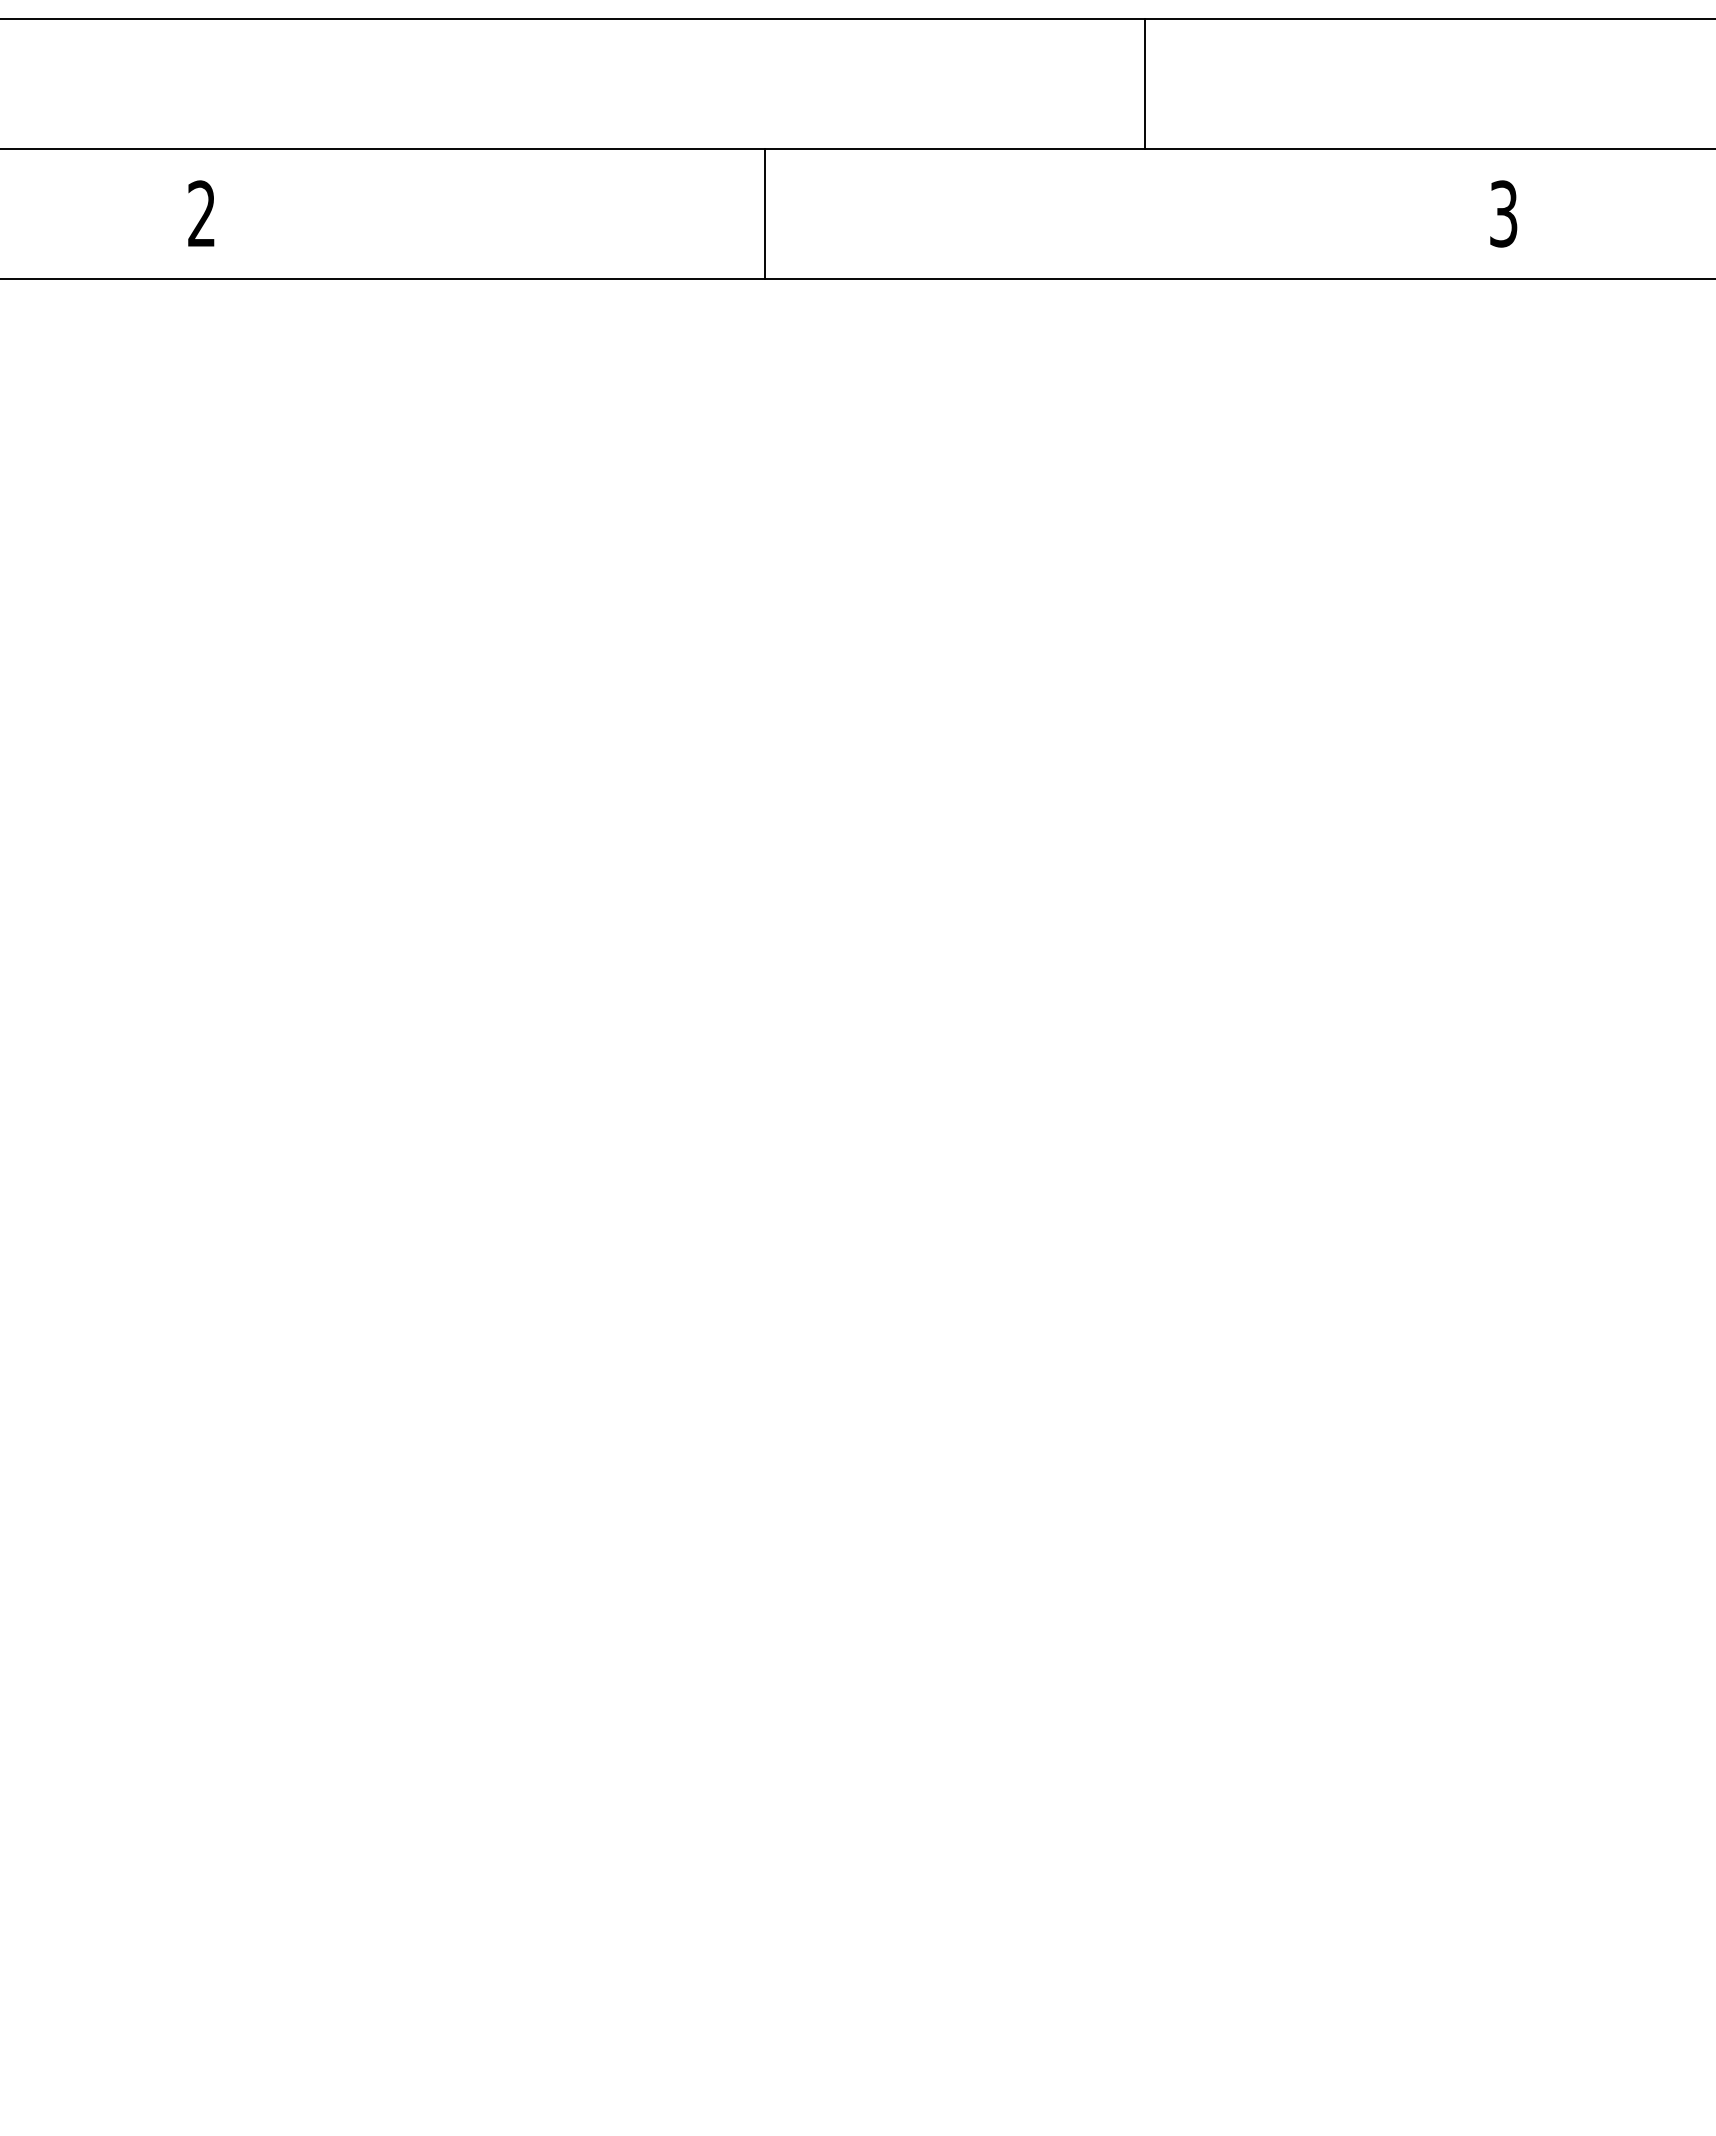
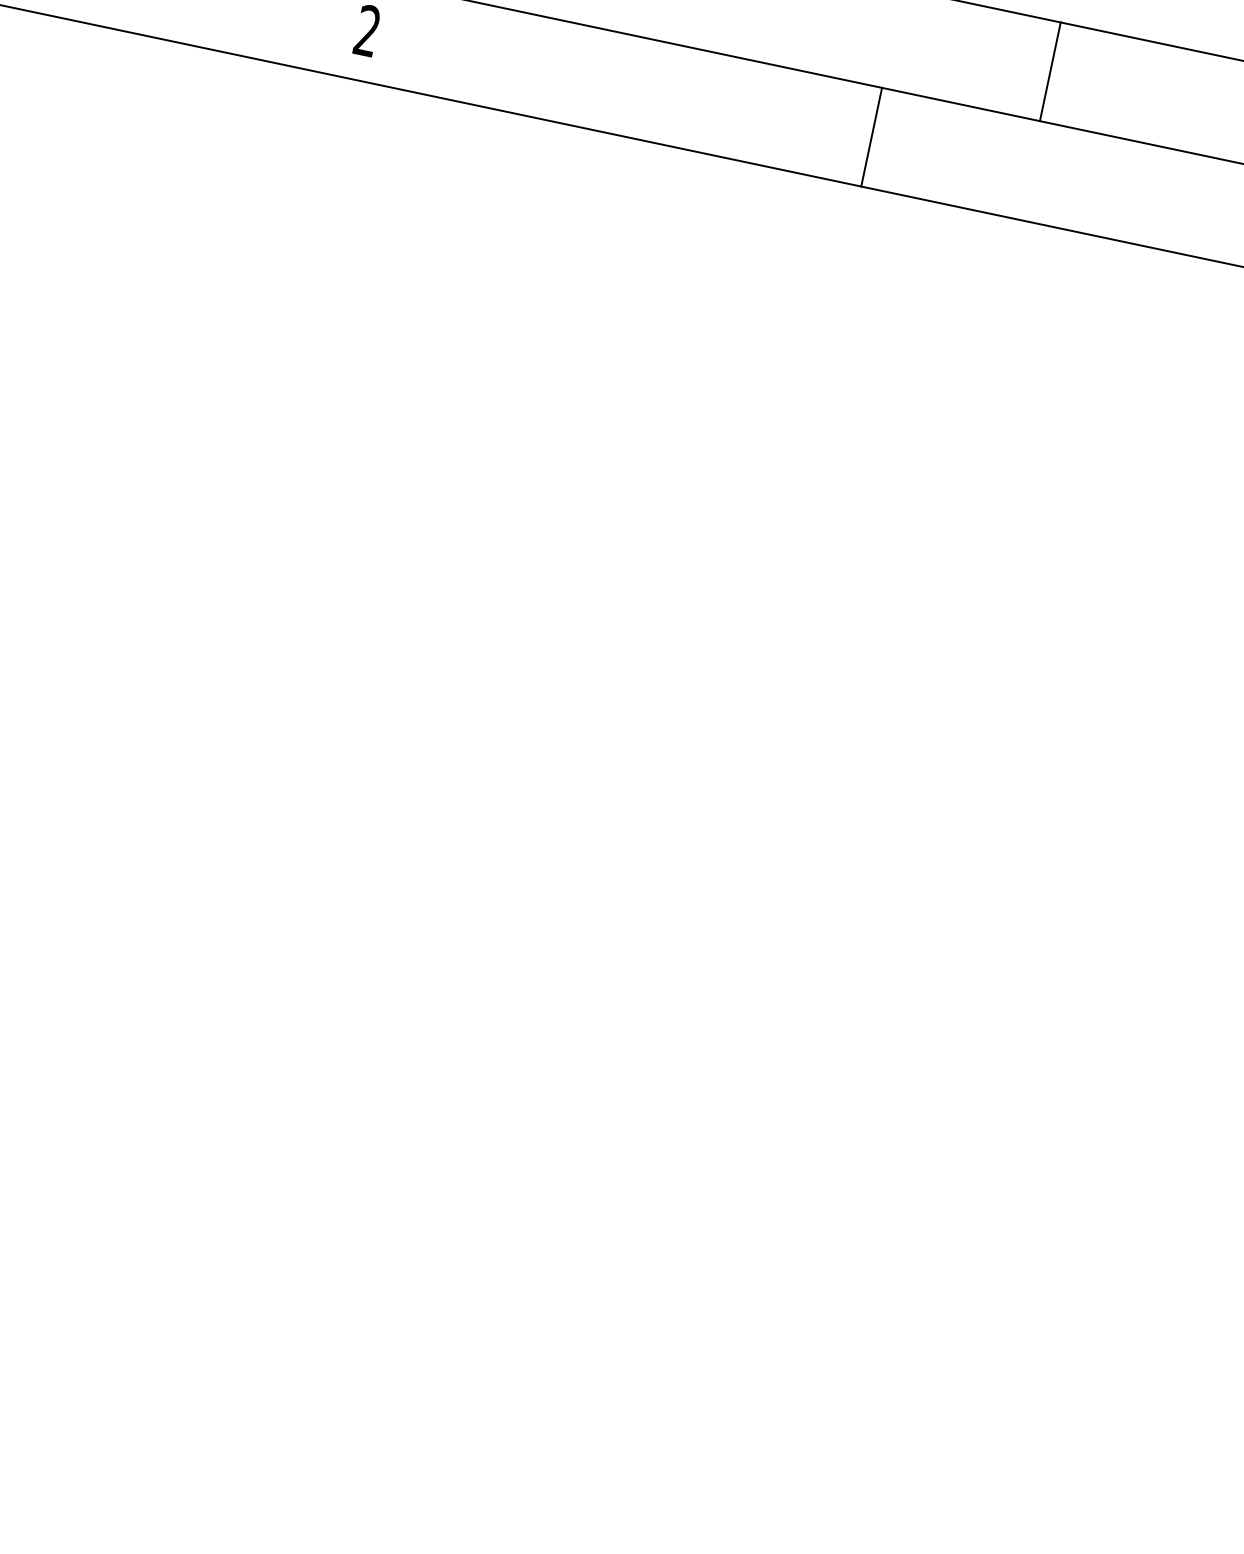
line: (1144, 84) -> (1050, 72), moved
line: (764, 213) -> (871, 136), moved

